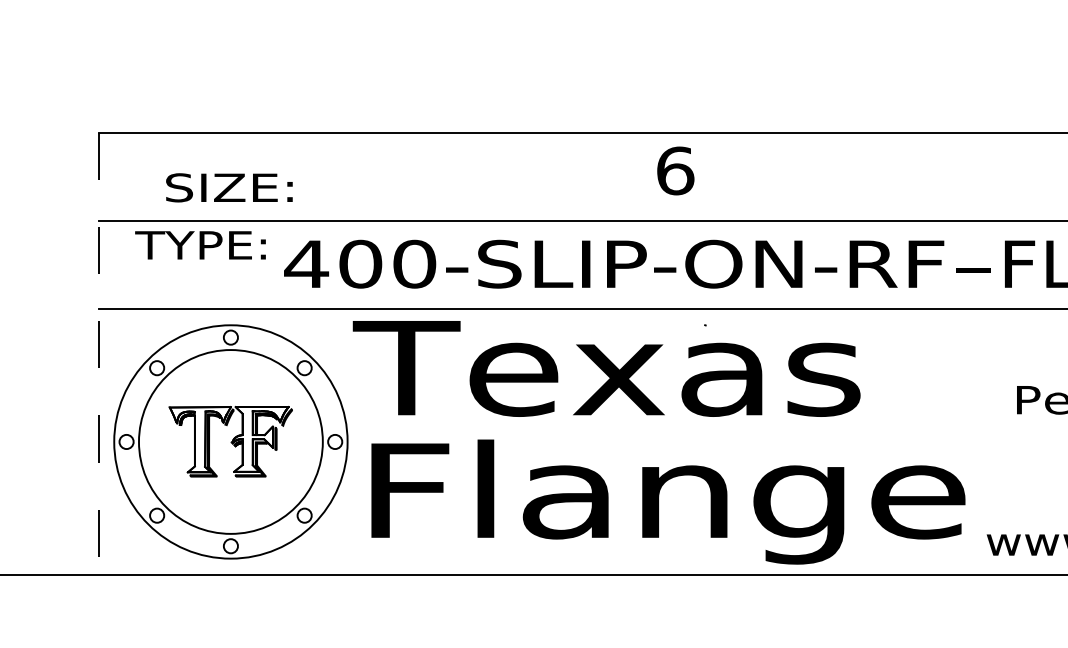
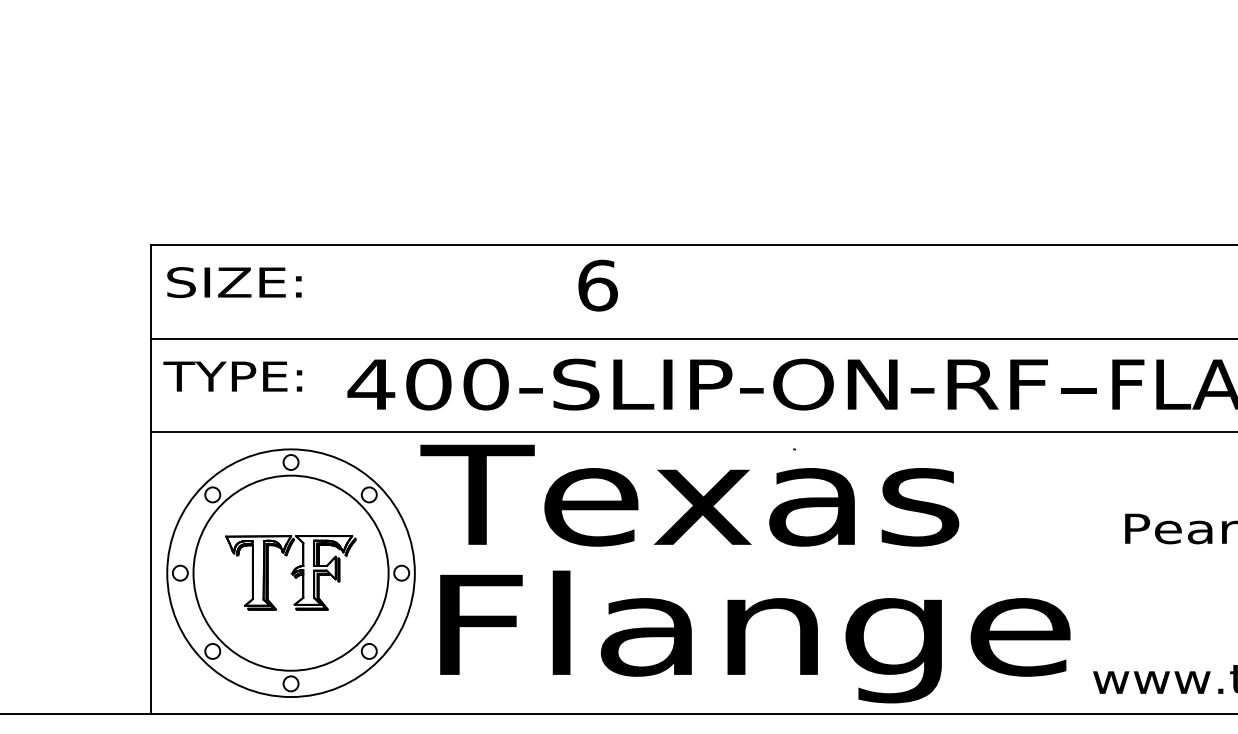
text: (675, 170) -> (597, 285), moved
text: (229, 187) -> (234, 282), moved
text: (200, 245) -> (232, 376), moved
line: (99, 353) -> (151, 479), dashed -> solid

